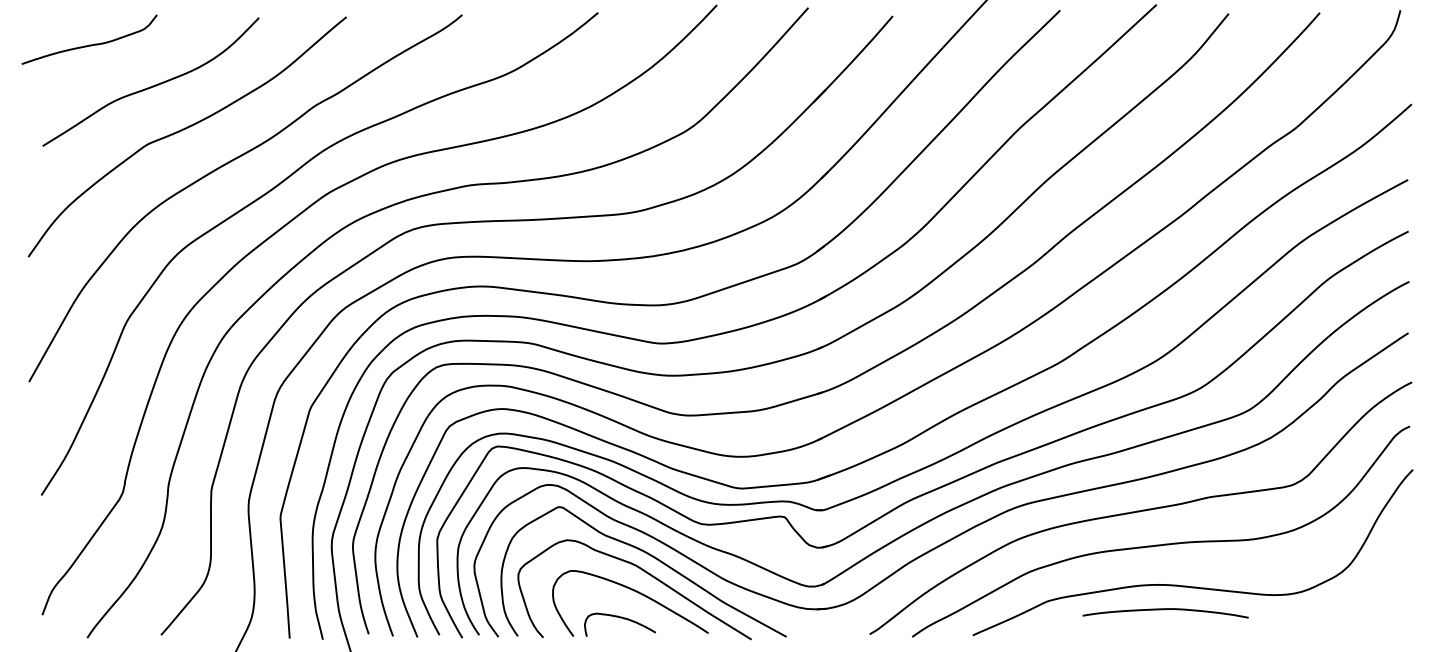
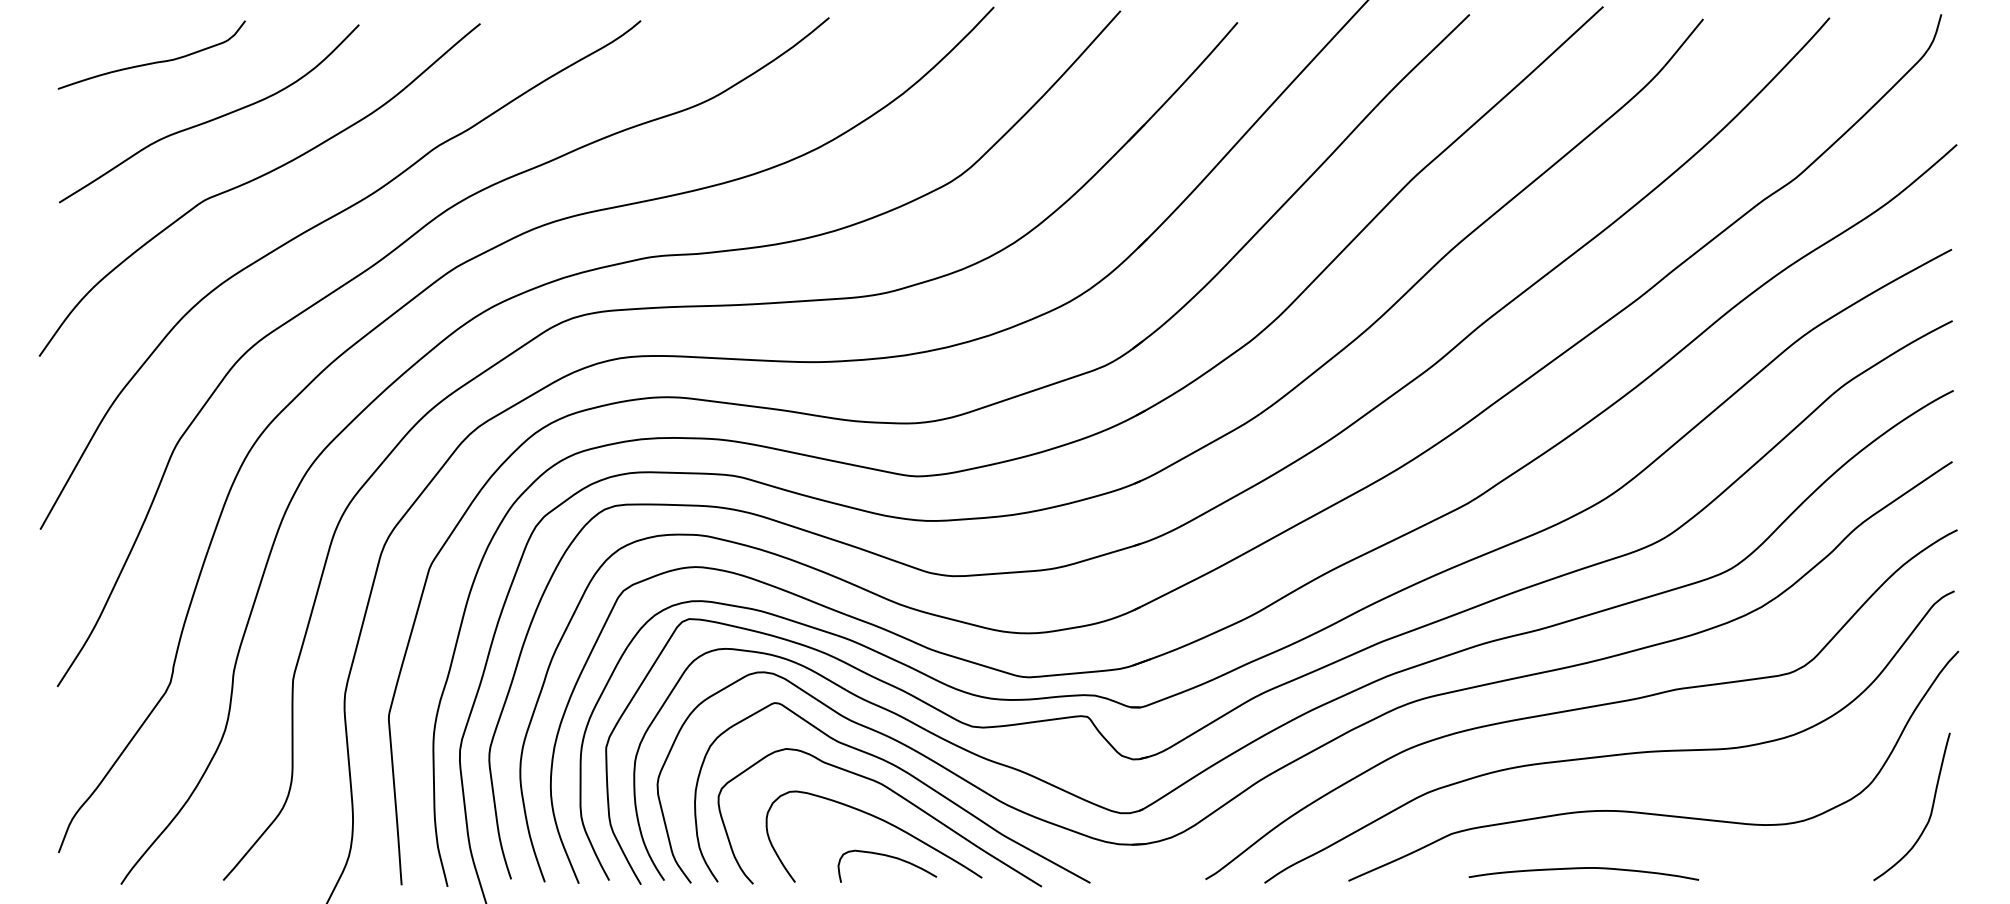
curve: (89, 44) -> (151, 61), moved
curve: (1392, 584) -> (1930, 810), added
curve: (1164, 610) -> (1582, 869), moved
curve: (620, 618) -> (887, 857), moved

